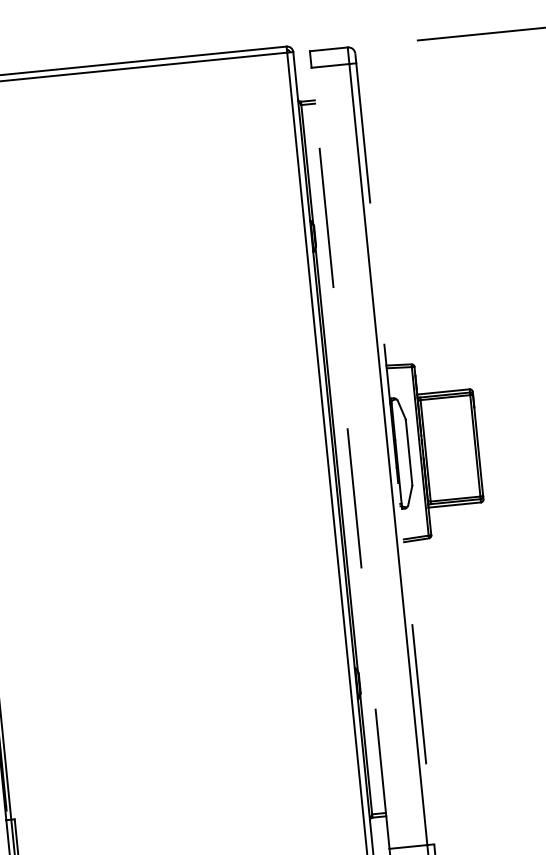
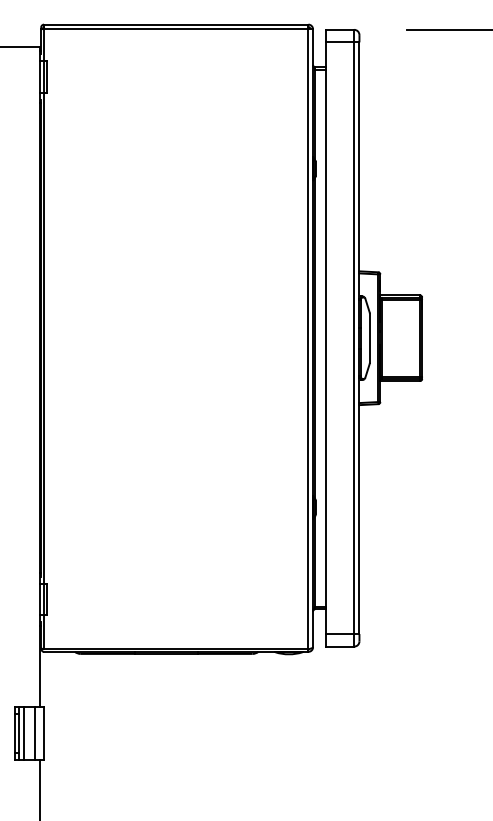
line: (395, 454) -> (359, 338), dashed -> solid
line: (350, 458) -> (325, 338), dashed -> solid

